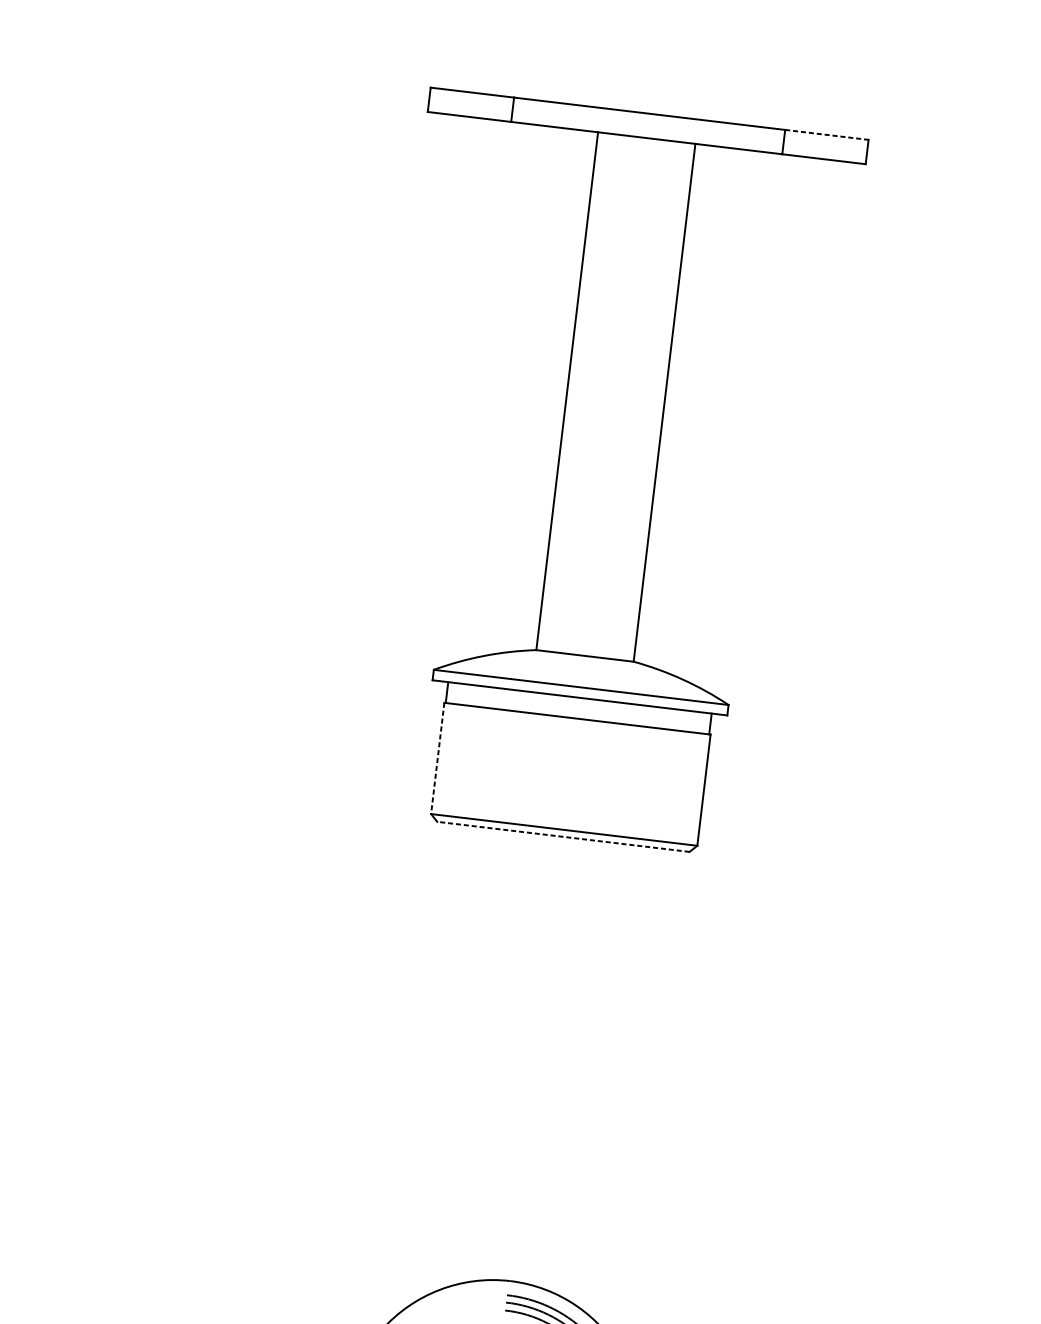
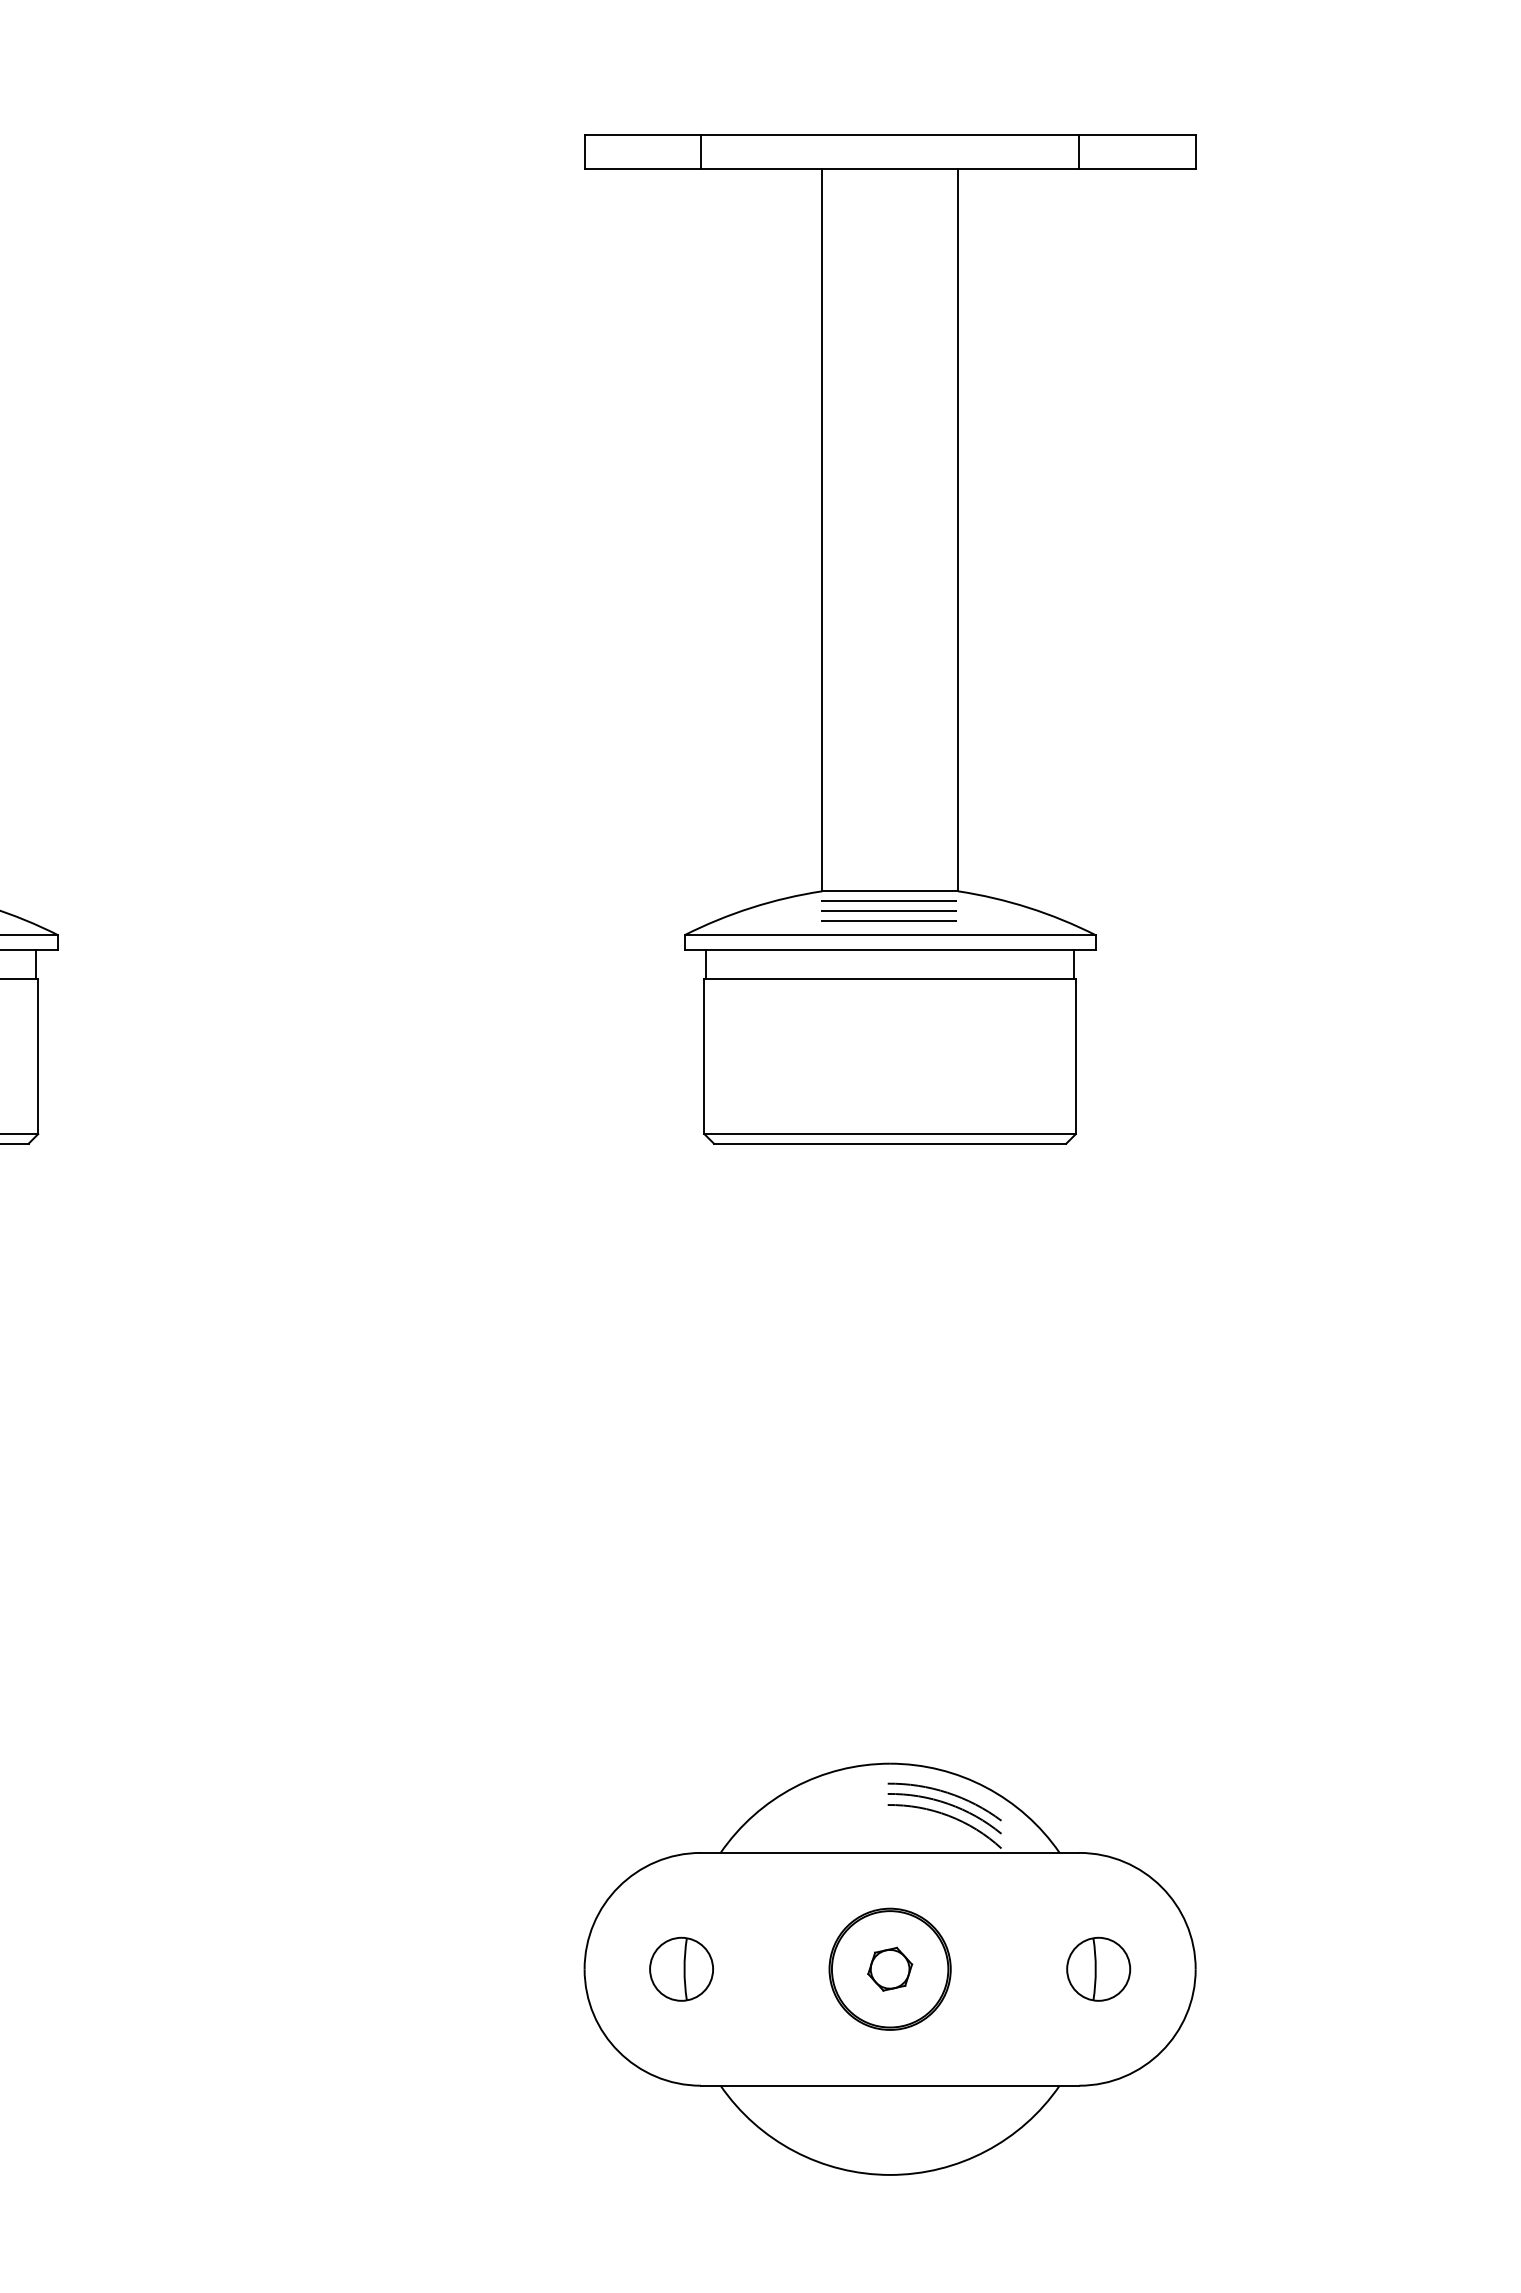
line: (827, 134) -> (1138, 134), dashed -> solid
line: (582, 663) -> (888, 901), added
line: (582, 669) -> (888, 910), added
line: (581, 676) -> (888, 920), added
line: (437, 758) -> (704, 1056), dashed -> solid
line: (562, 836) -> (889, 1143), dashed -> solid

